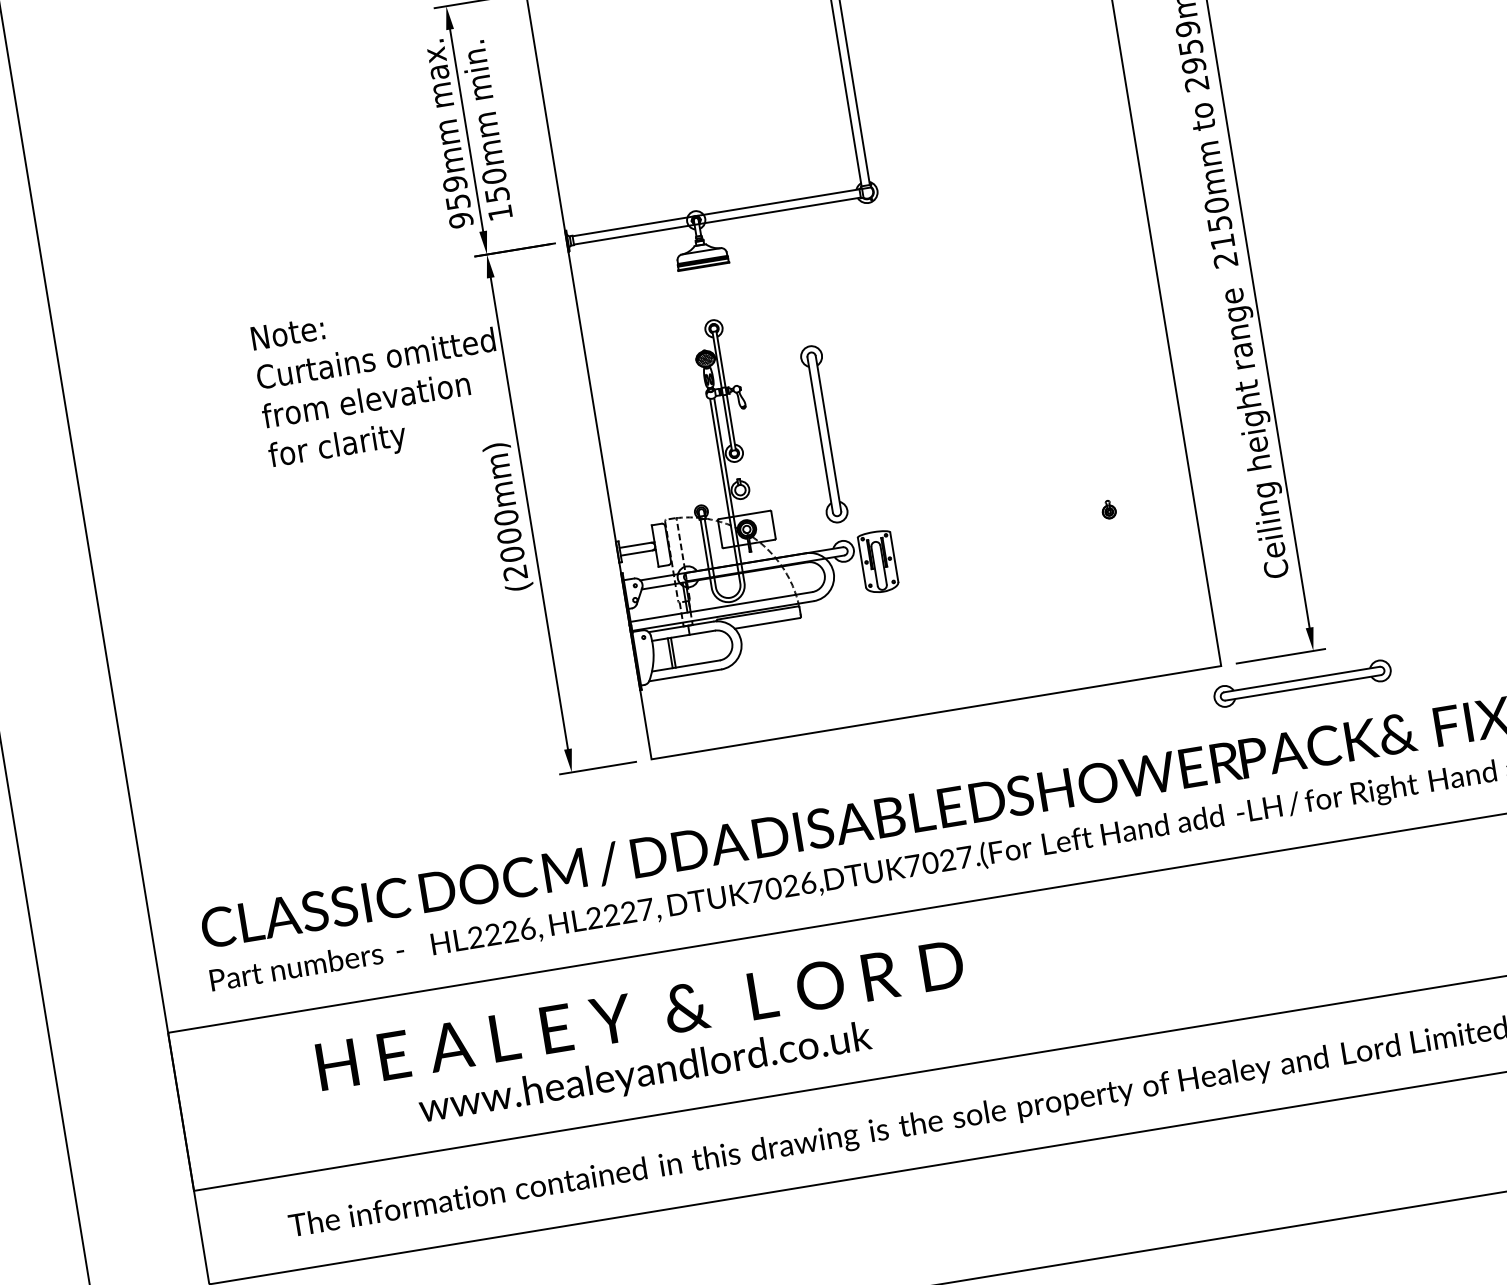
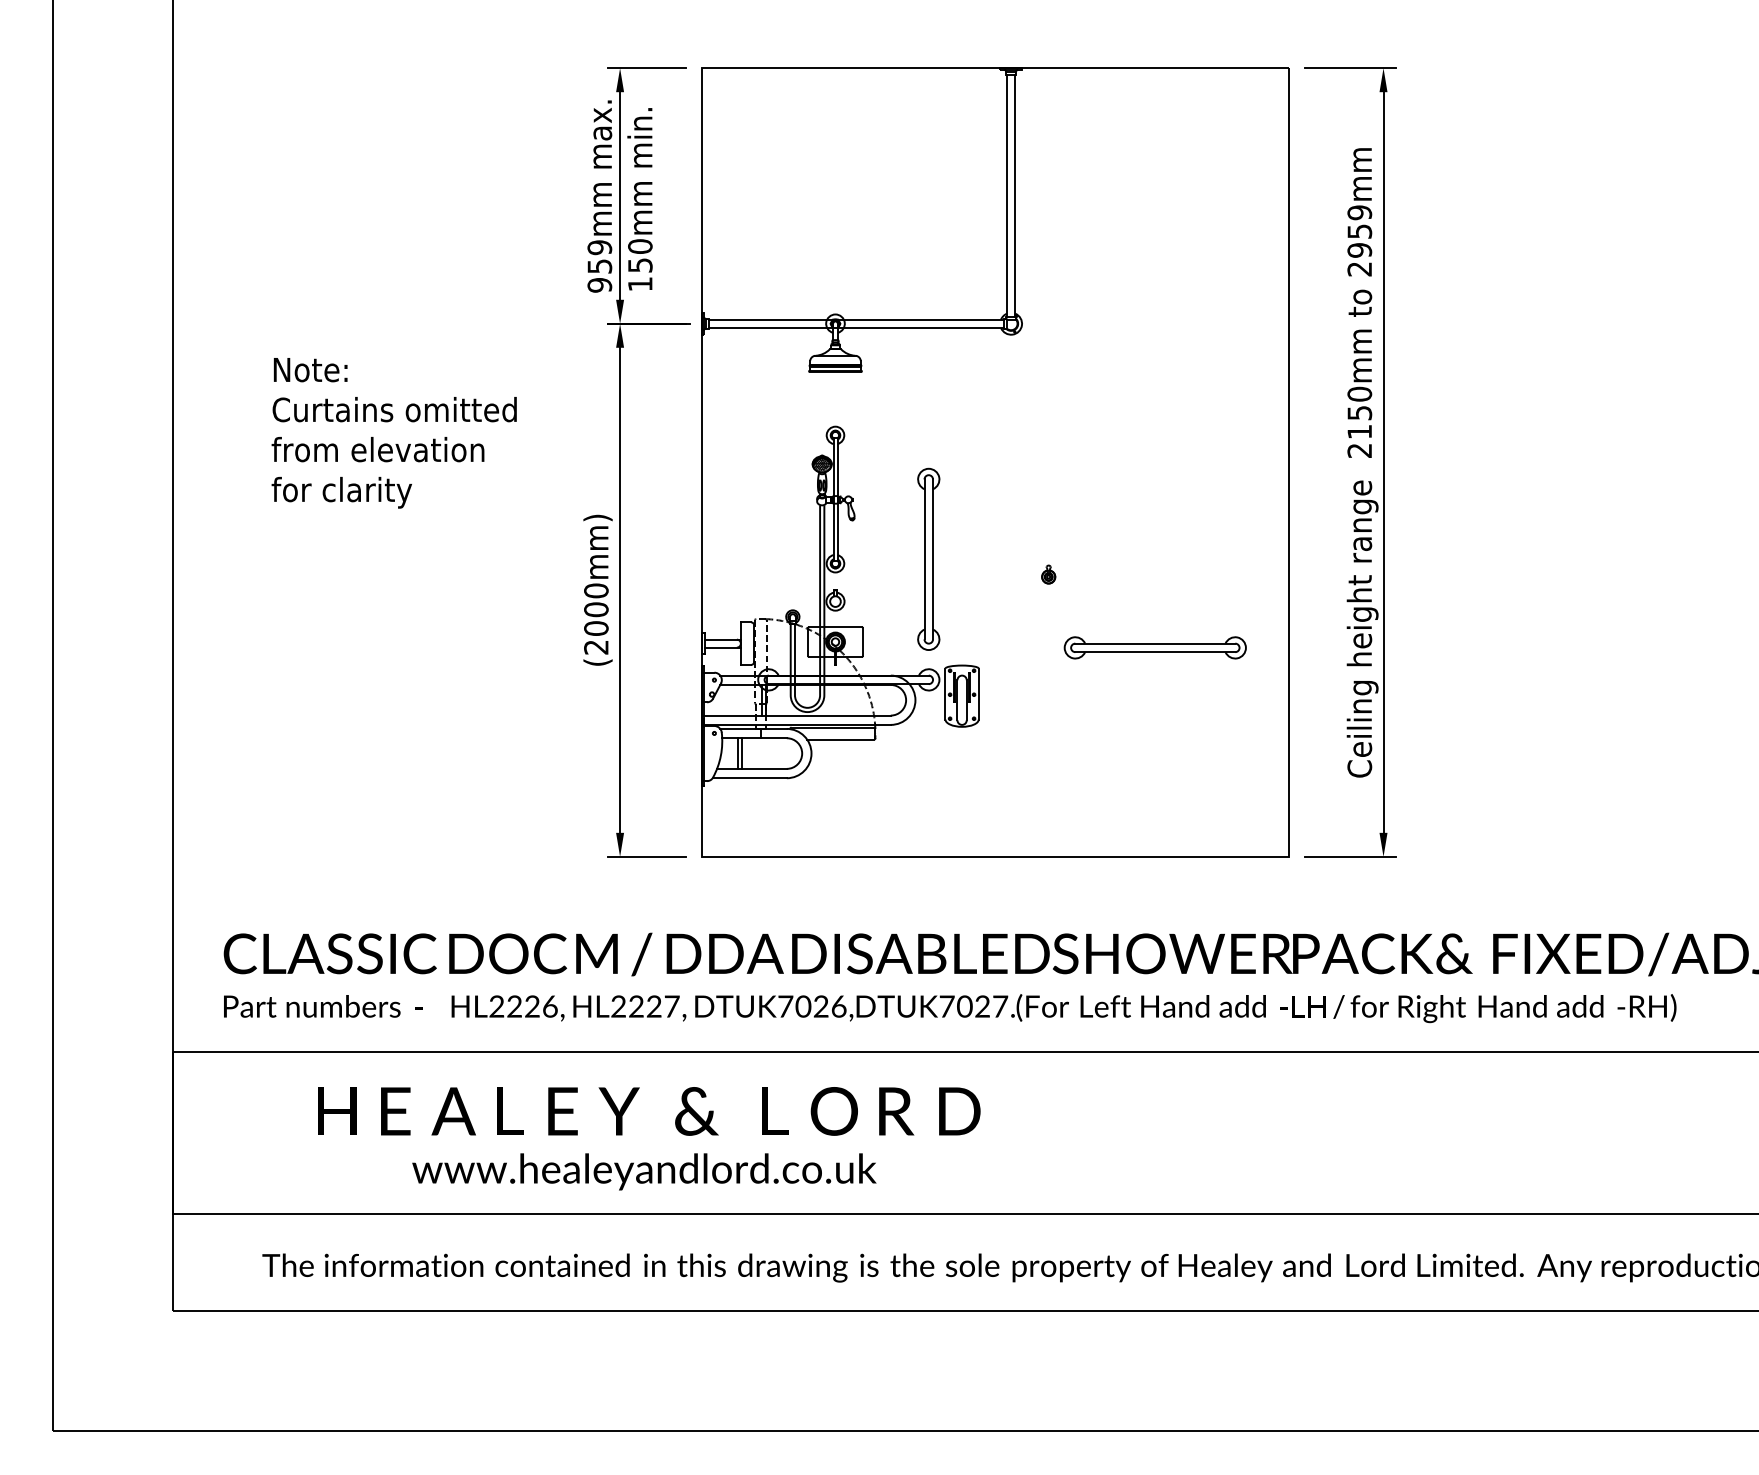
text: (378, 381) -> (393, 433), moved
part: (1108, 509) -> (1048, 574), moved
part: (1301, 683) -> (1154, 647), moved

